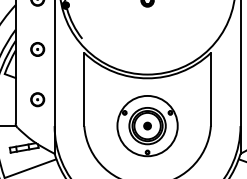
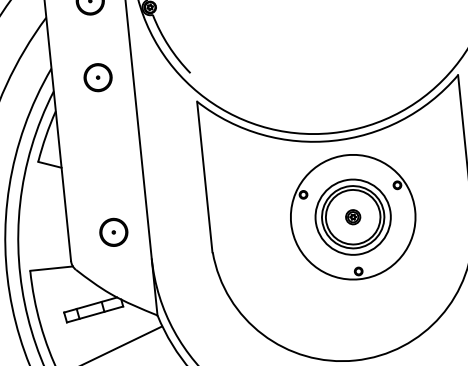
part: (37, 49) -> (97, 77), moved
part: (37, 99) -> (113, 232), moved
part: (147, 126) -> (353, 218), moved

